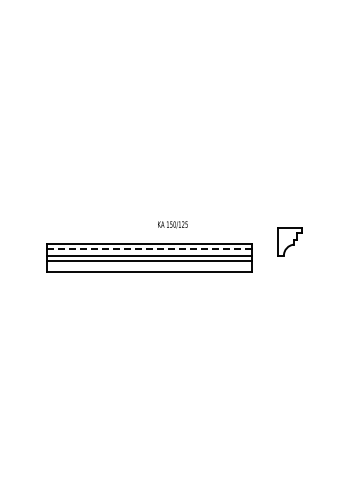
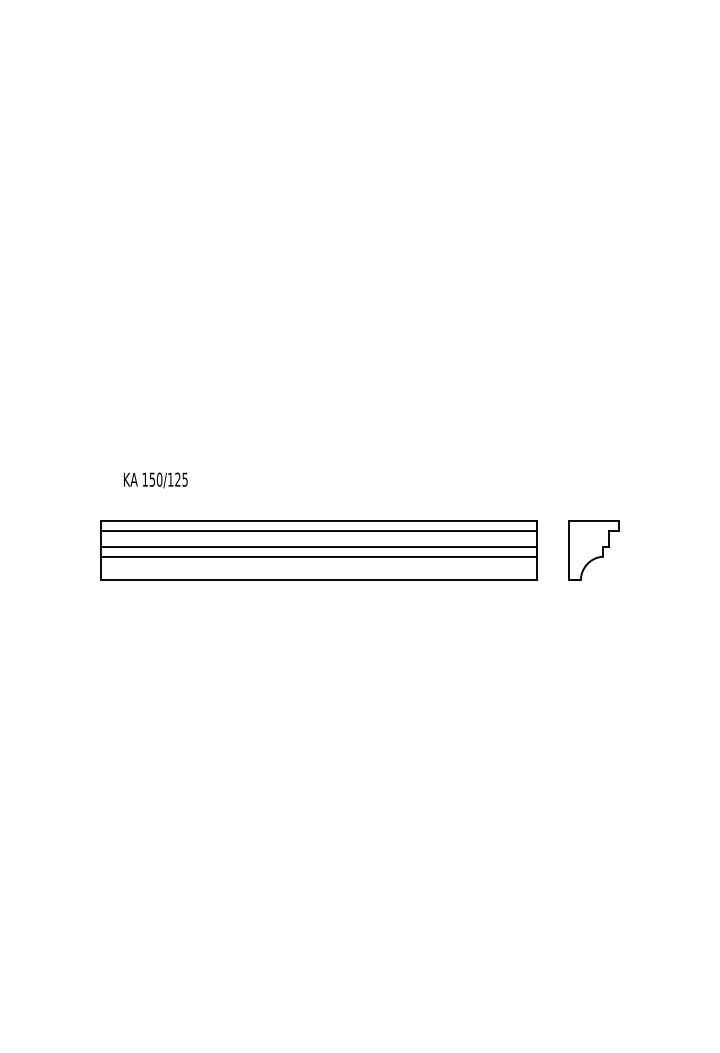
text: (172, 224) -> (154, 479), moved
part: (289, 241) -> (592, 549), moved
line: (149, 248) -> (319, 530), dashed -> solid

